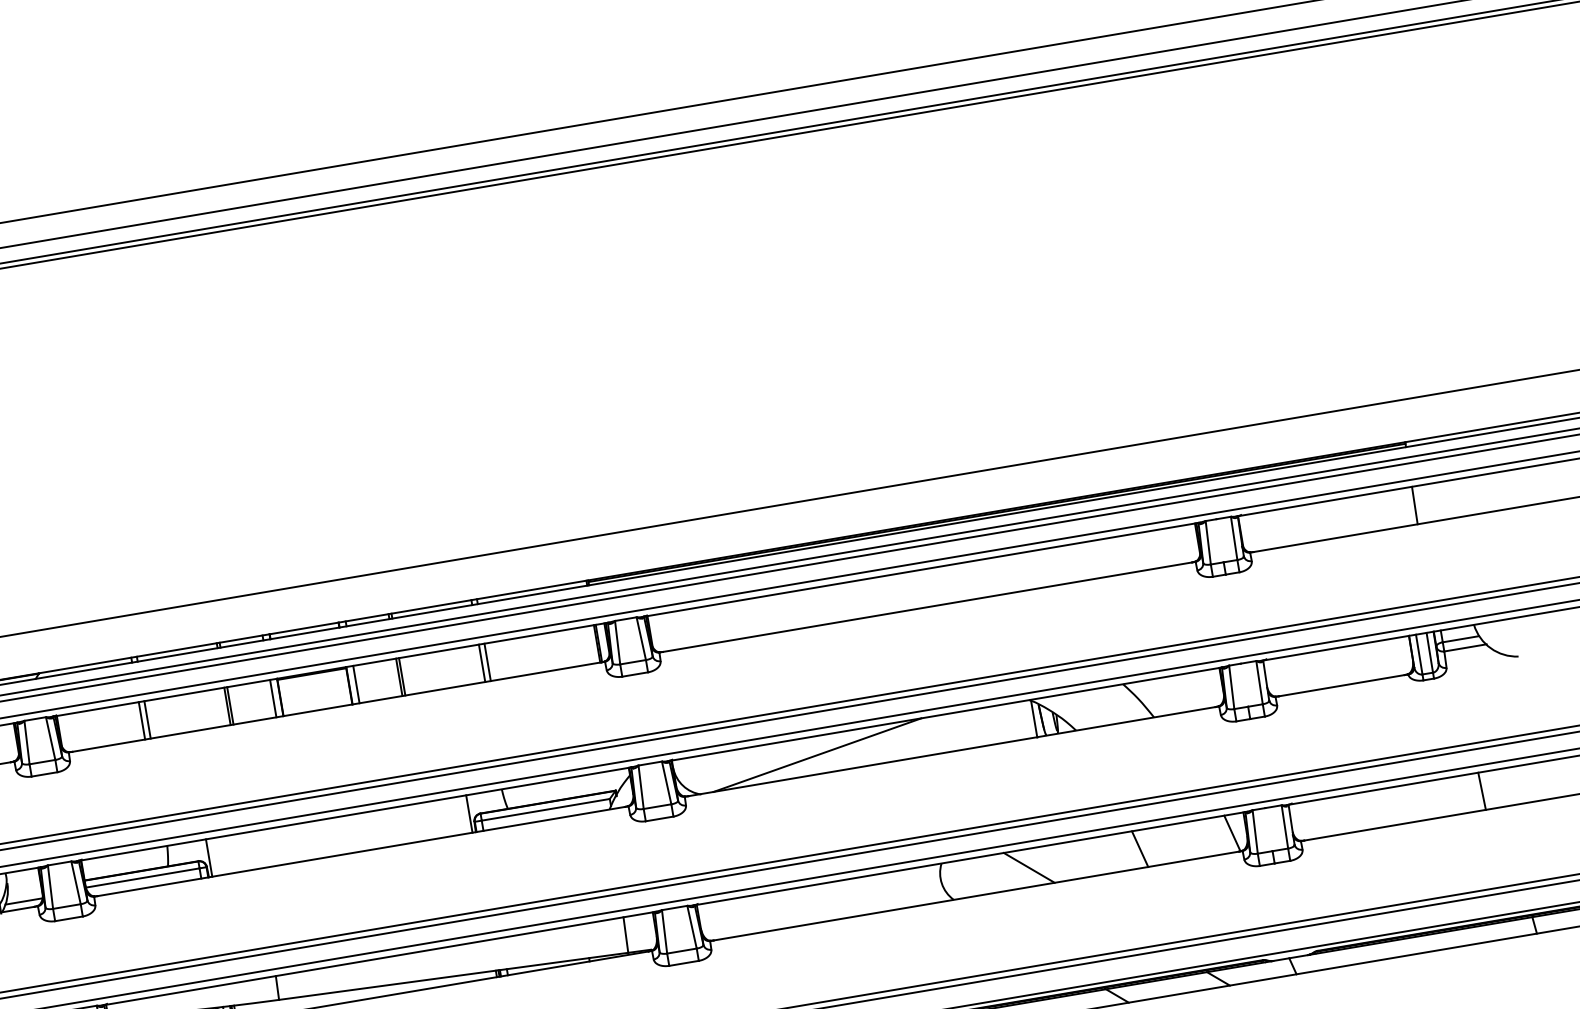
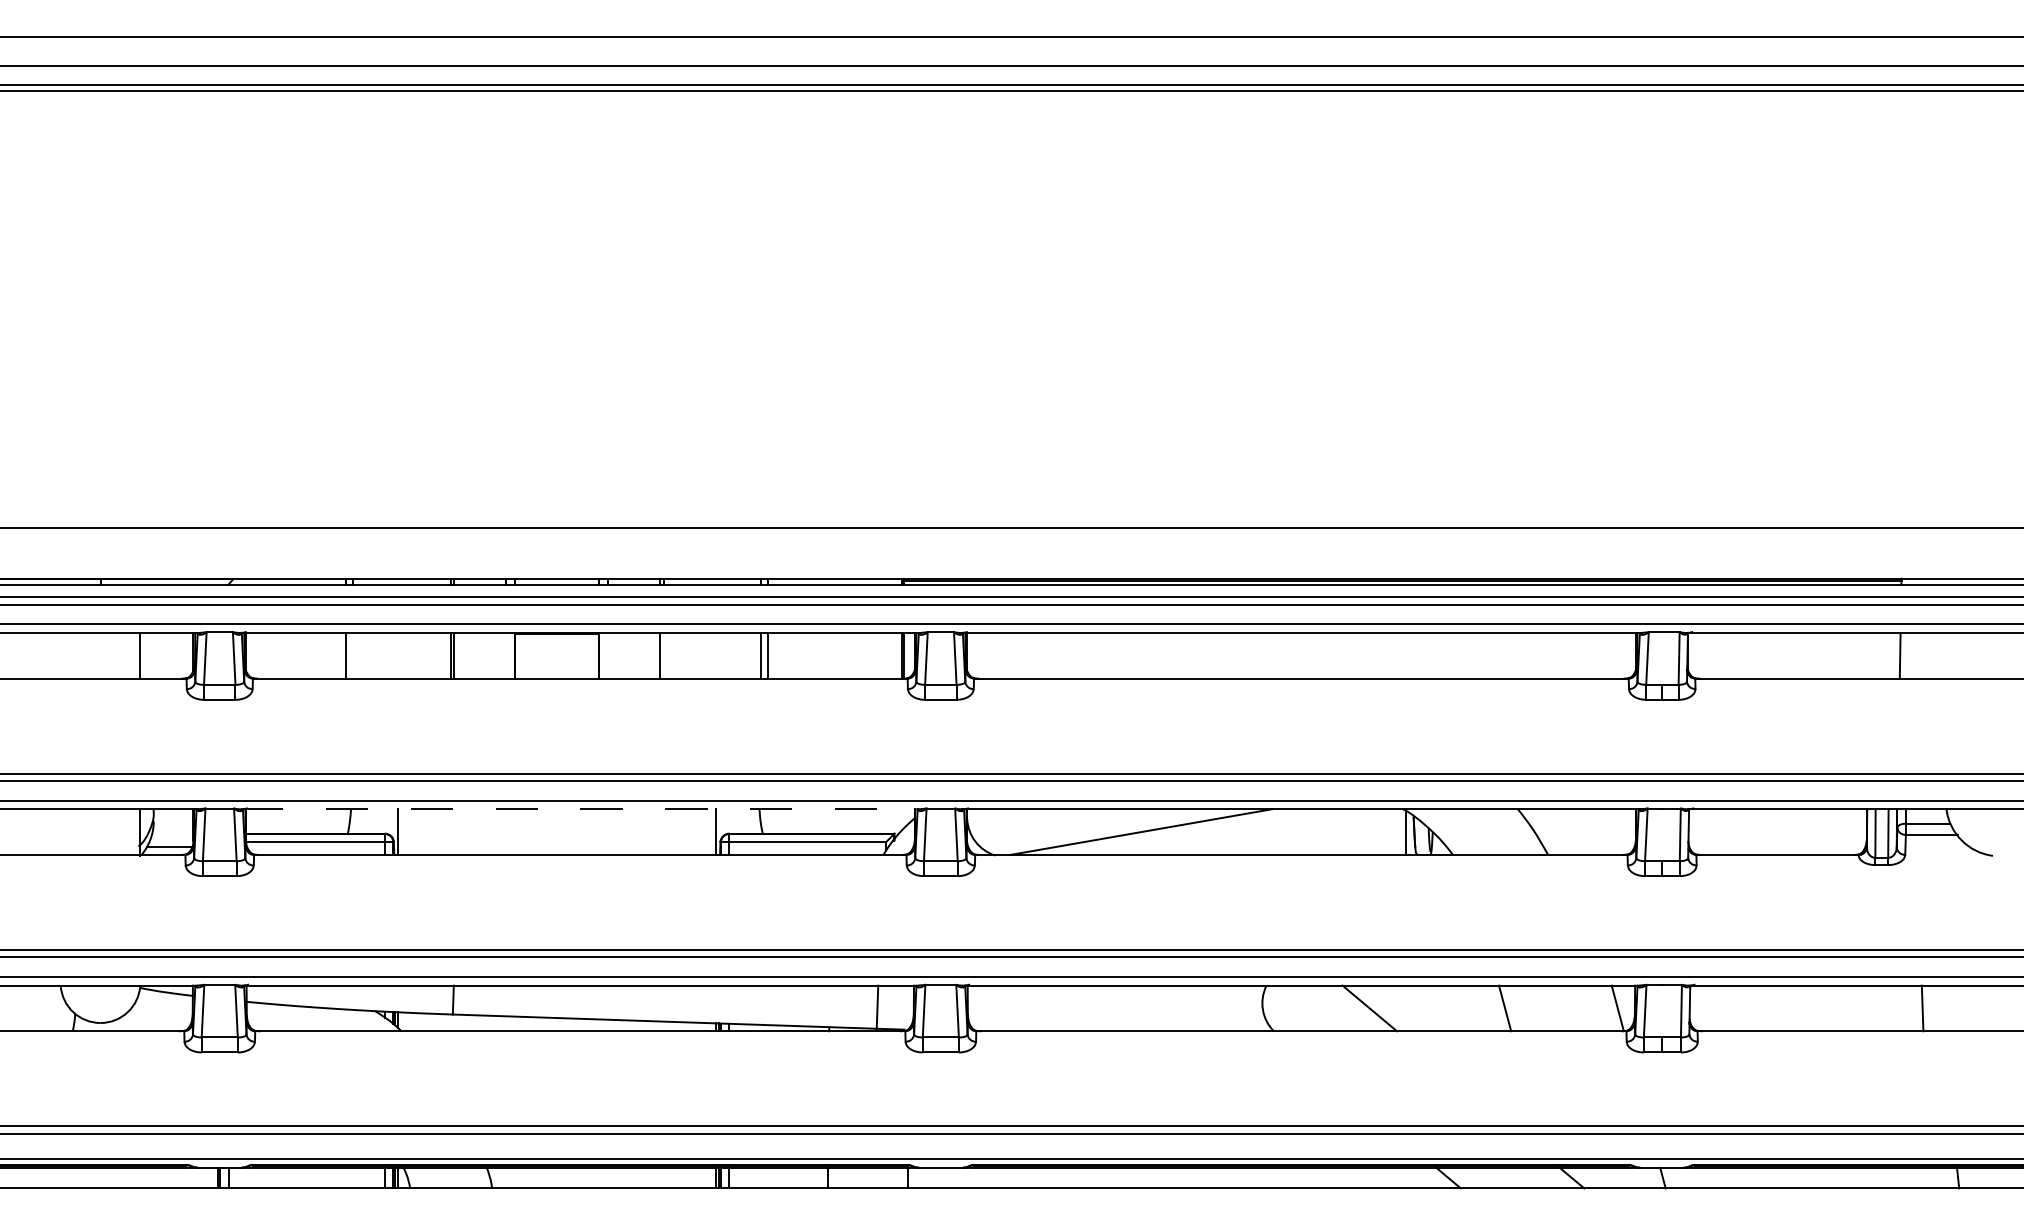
line: (401, 676) -> (663, 655), removed
line: (356, 684) -> (607, 655), removed
line: (273, 698) -> (506, 655), removed
line: (147, 719) -> (352, 655), removed
line: (355, 814) -> (580, 809), solid -> dashed

